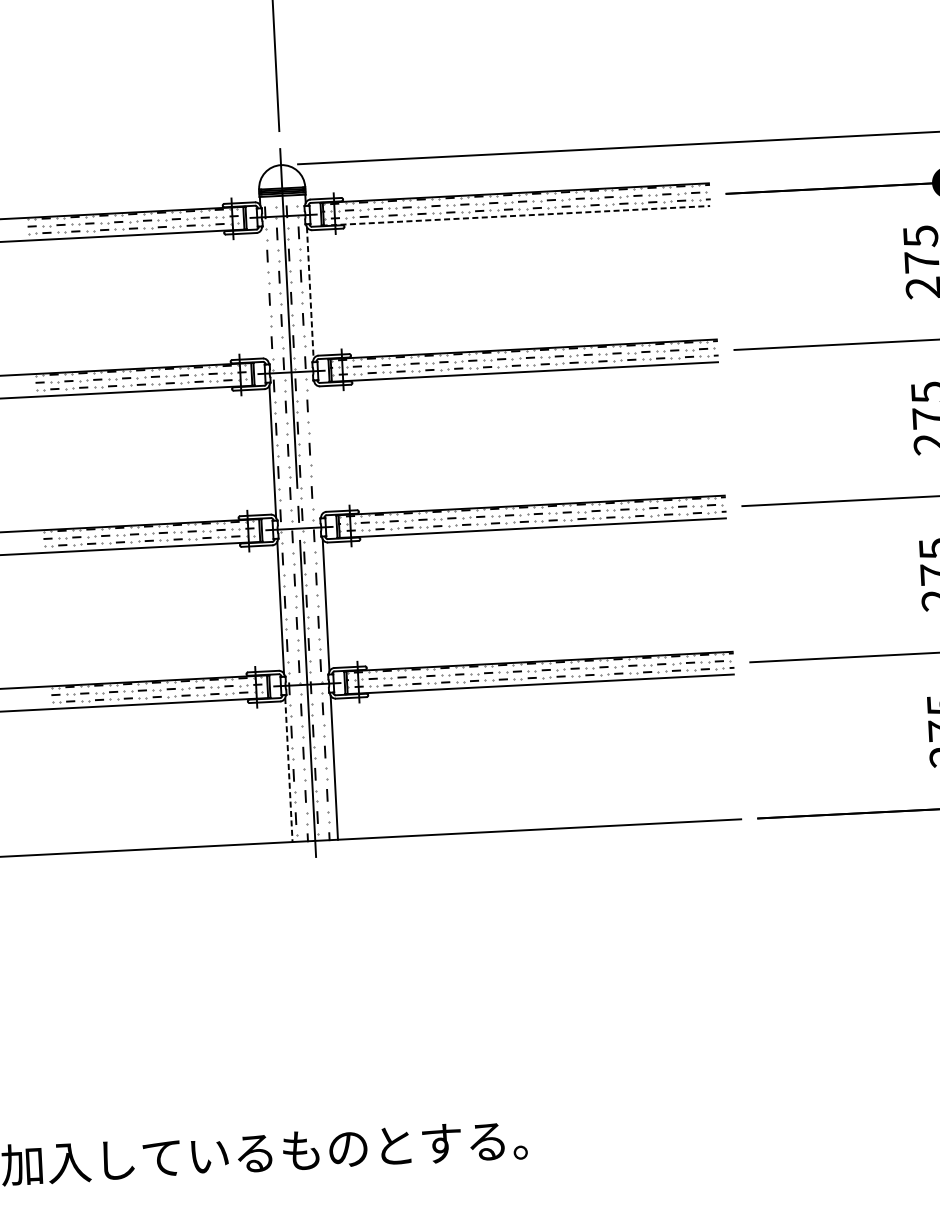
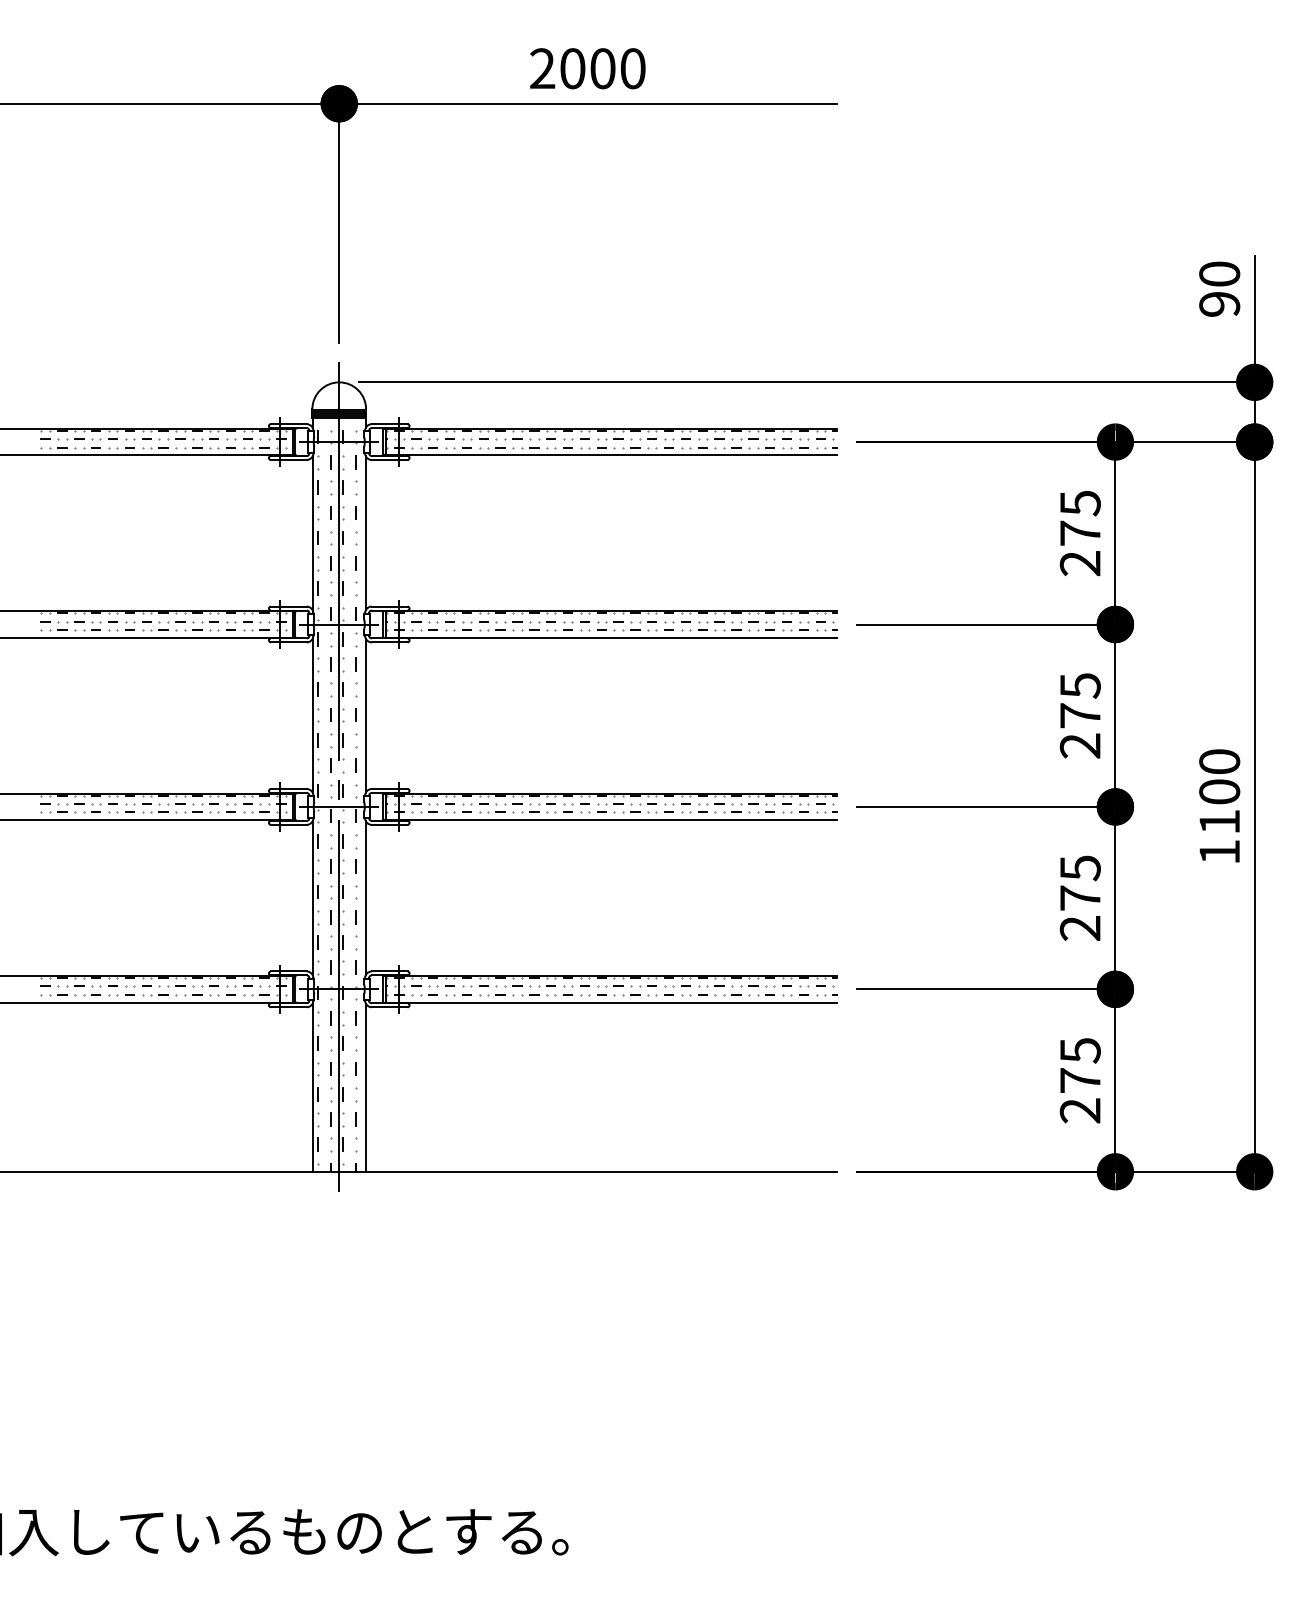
line: (515, 216) -> (609, 455), dashed -> solid
line: (310, 293) -> (365, 533), dashed -> solid
line: (264, 295) -> (312, 533), added
line: (317, 449) -> (365, 715), added
line: (288, 770) -> (312, 1088), dashed -> solid

